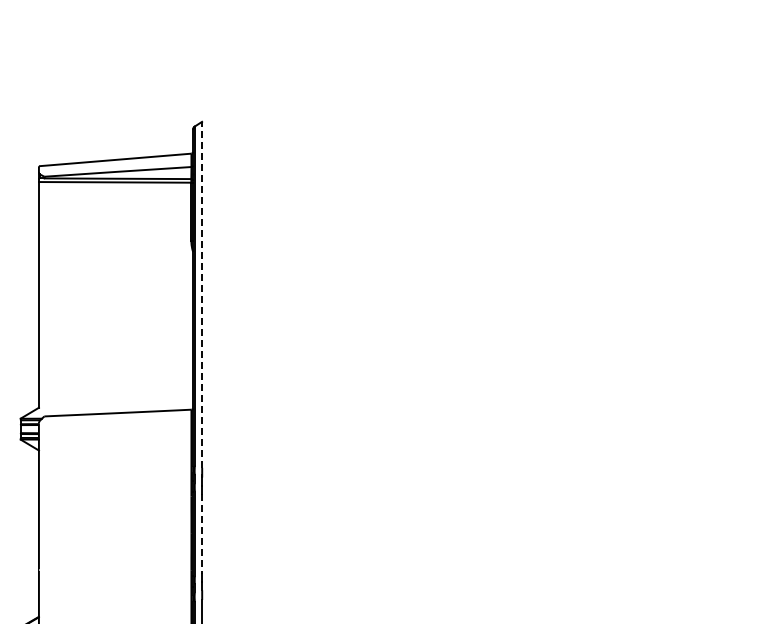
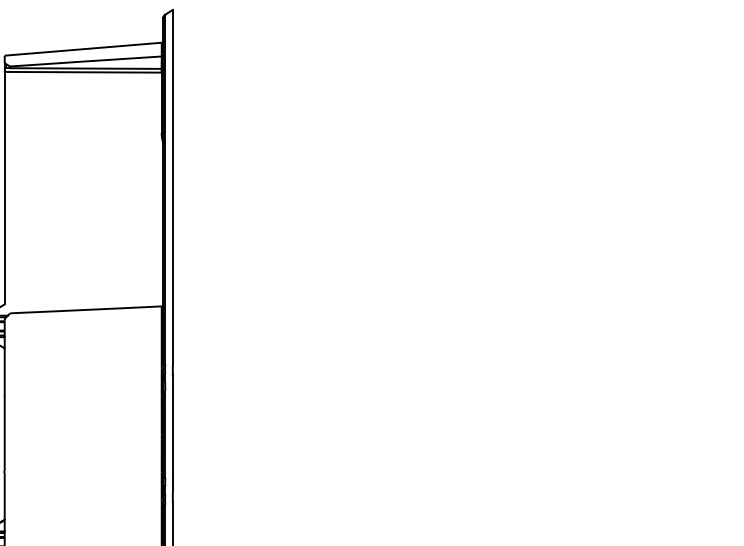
line: (202, 294) -> (173, 187), dashed -> solid
line: (202, 533) -> (173, 433), dashed -> solid

